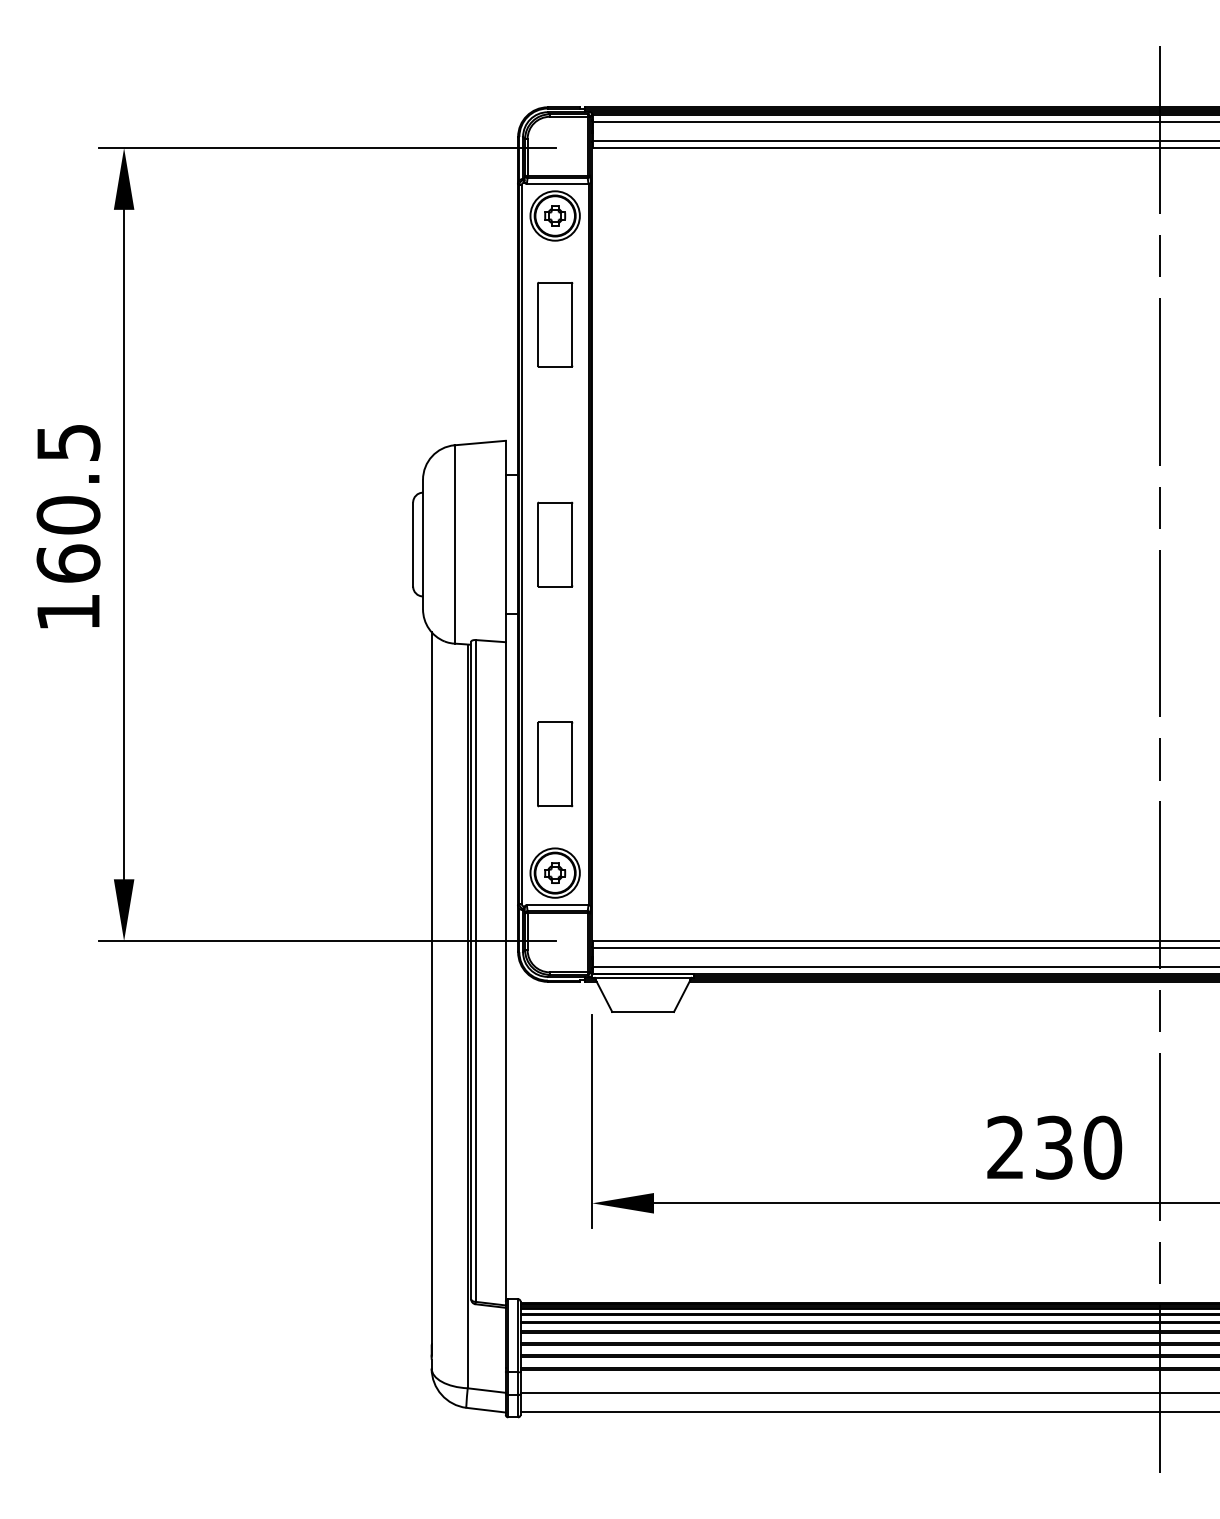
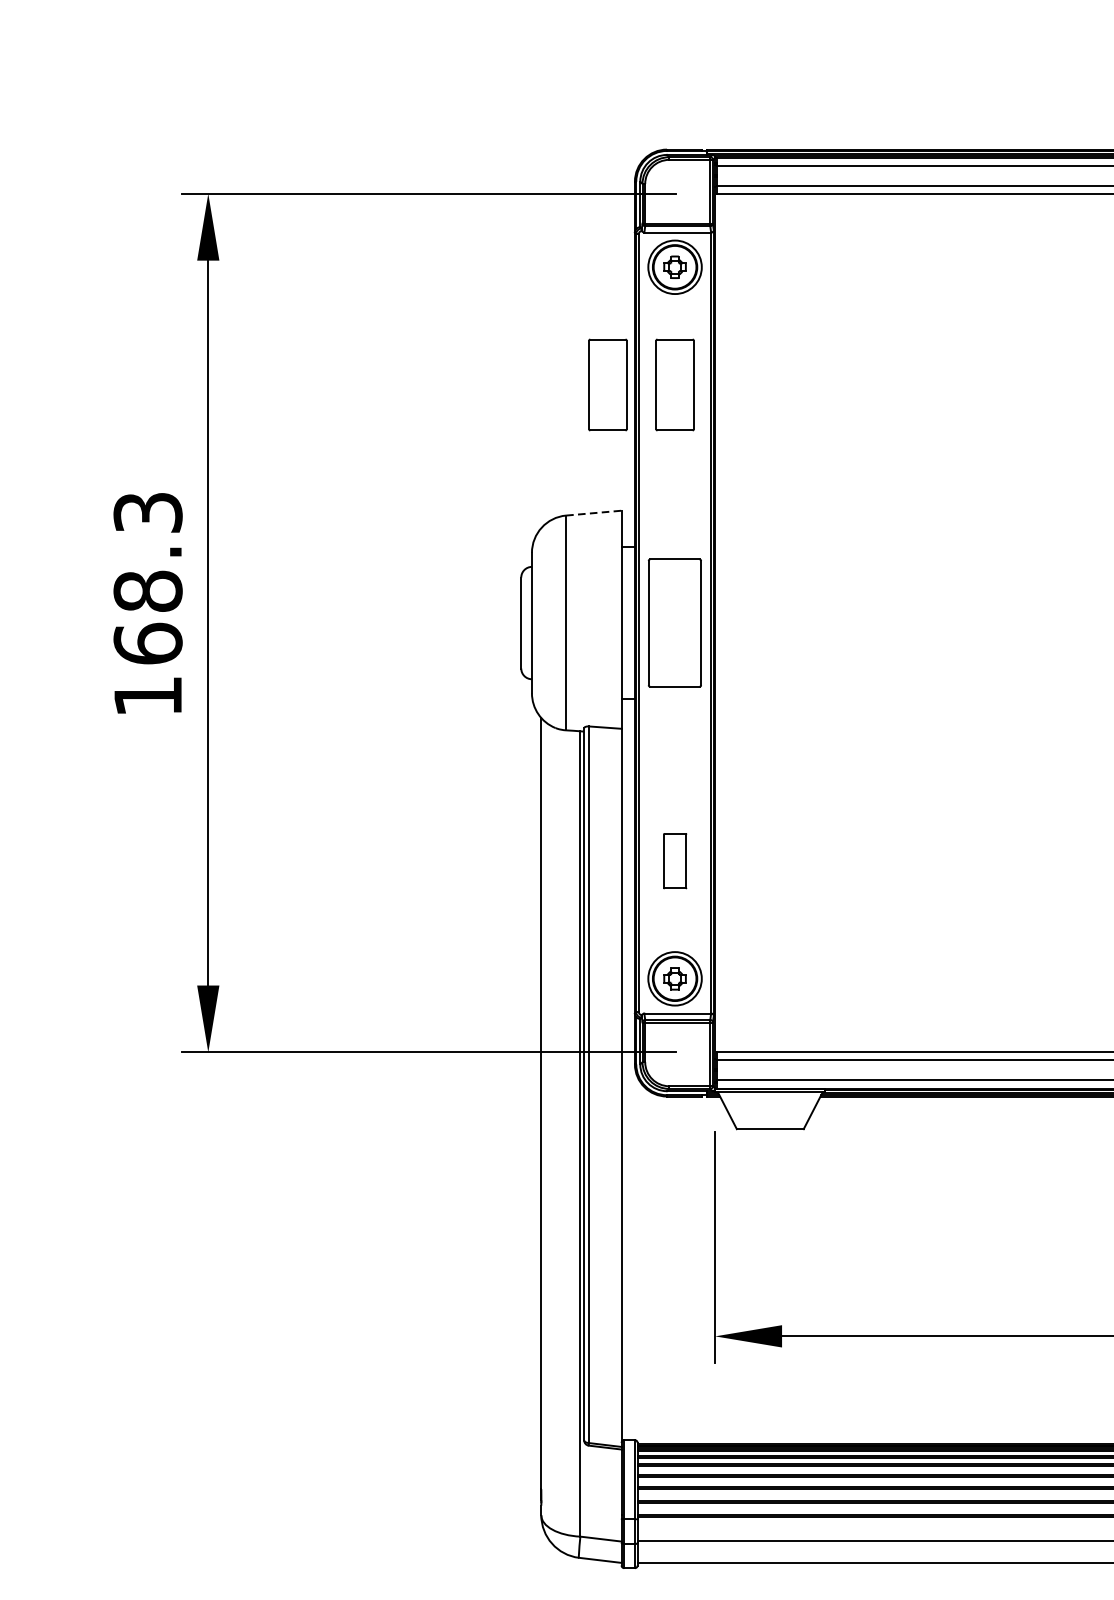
part: (493, 324) -> (608, 384), added
line: (480, 443) -> (594, 513), solid -> dashed
text: (68, 479) -> (148, 552), 160.5 -> 168.3
part: (555, 544) -> (675, 622), size x1.4
part: (555, 764) -> (675, 861), size x0.6

